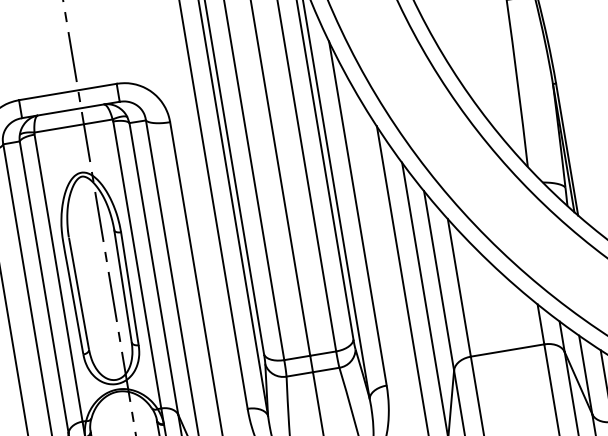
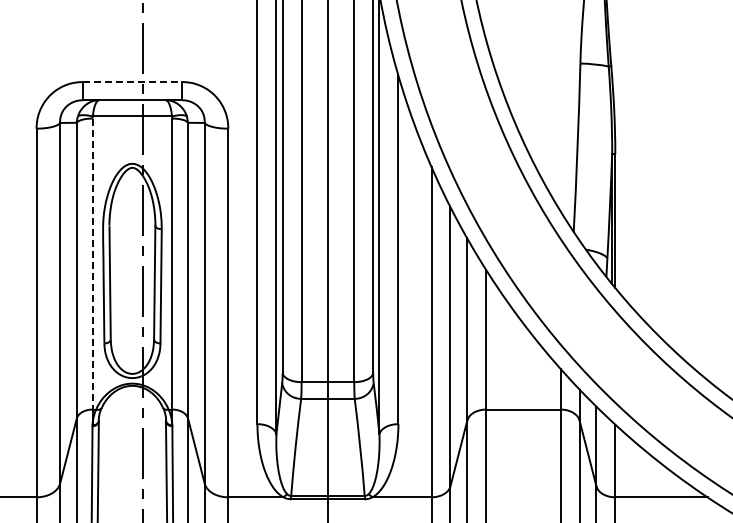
line: (68, 92) -> (132, 82), solid -> dashed
line: (58, 278) -> (92, 264), solid -> dashed

